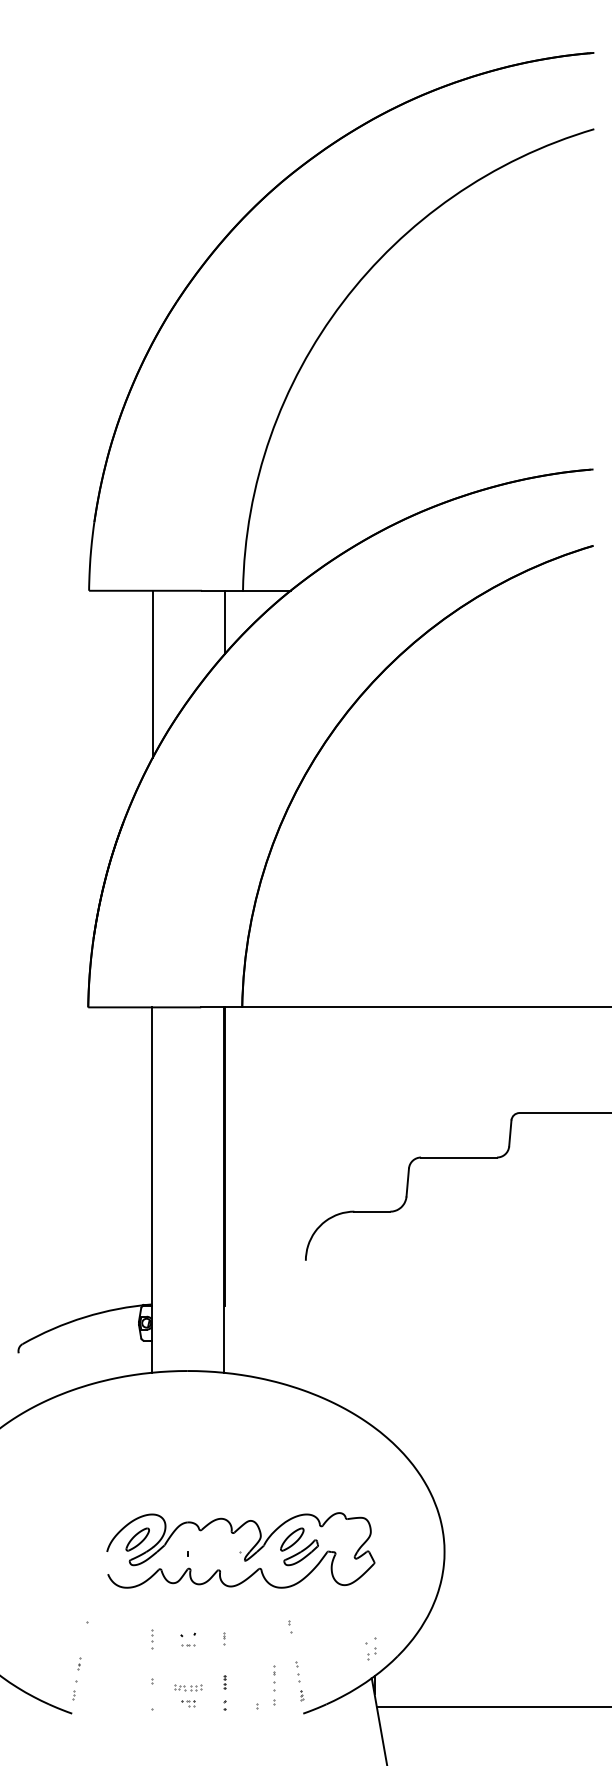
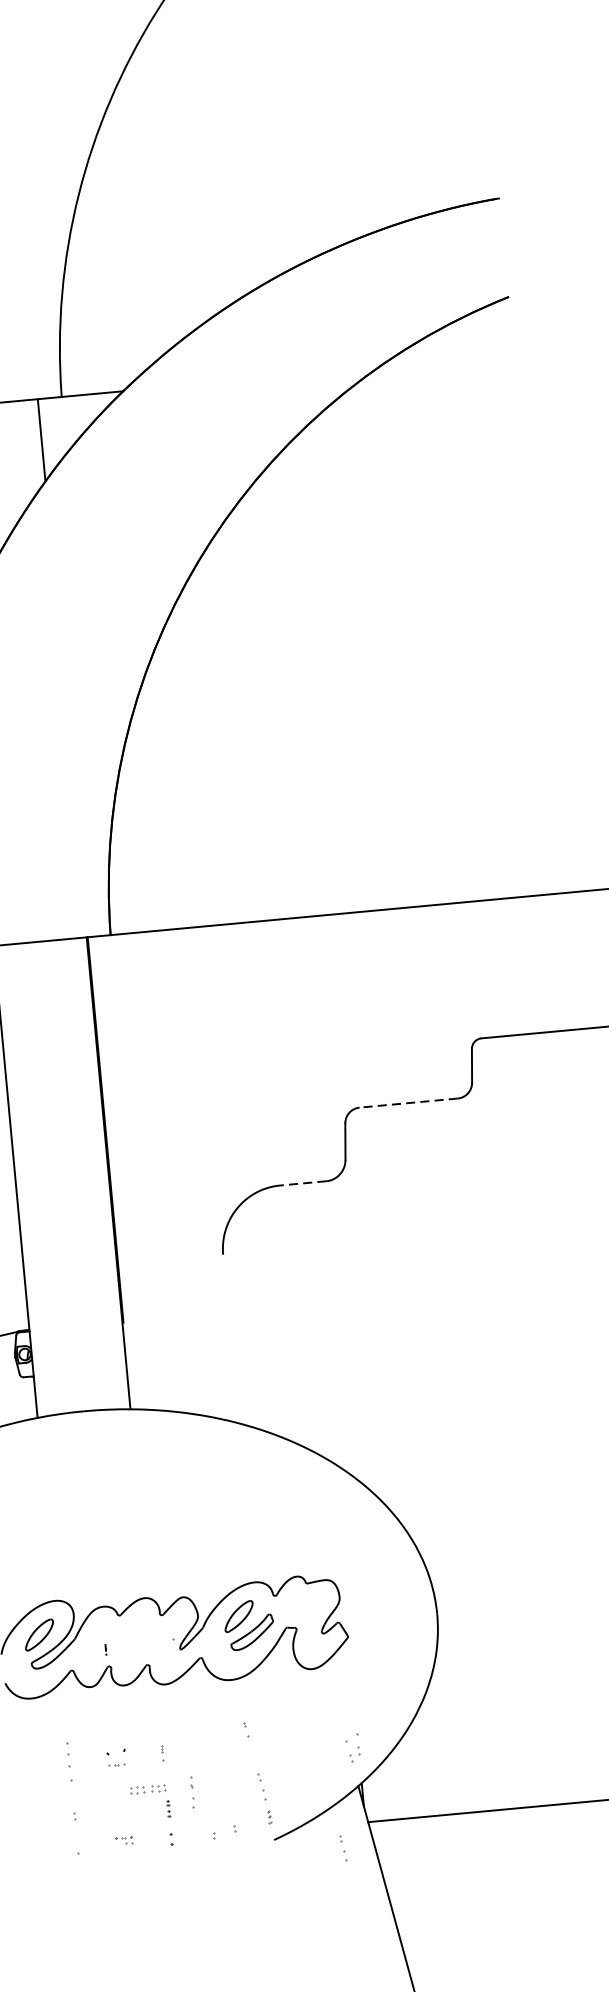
line: (458, 1157) -> (407, 1103), solid -> dashed
line: (372, 1211) -> (303, 1183), solid -> dashed
part: (152, 1639) -> (70, 1762), size x1.6
part: (274, 1678) -> (193, 1792), moved
part: (188, 1687) -> (148, 1788), moved
part: (355, 1724) -> (342, 1847), added

